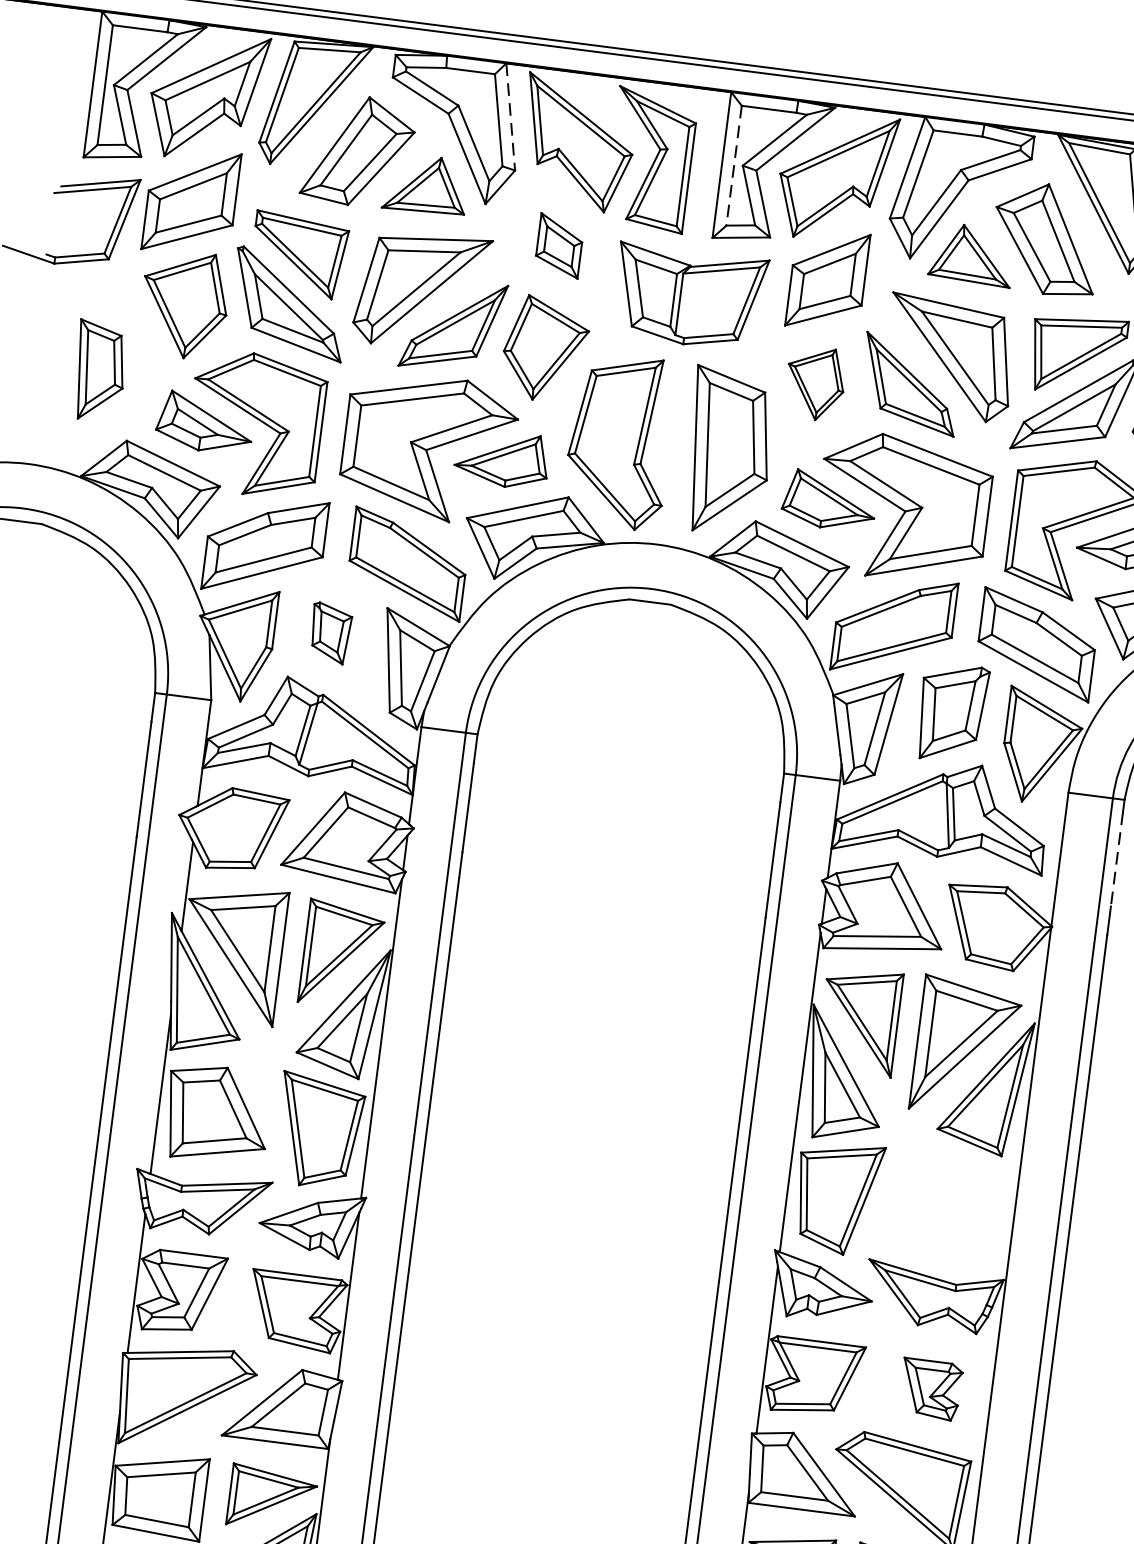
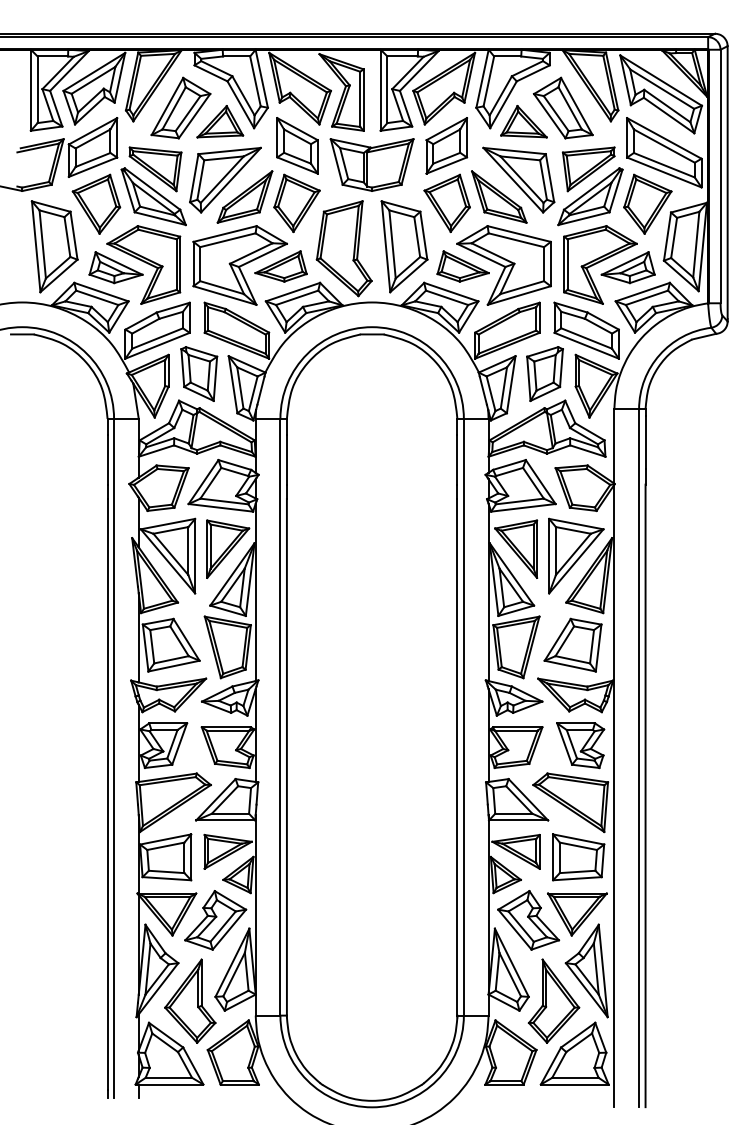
line: (510, 116) -> (261, 78), dashed -> solid
line: (734, 167) -> (387, 90), dashed -> solid
part: (559, 245) -> (297, 145), size x1.67
part: (99, 370) -> (54, 246), size x1.67
part: (814, 381) -> (446, 202), size x1.43
part: (330, 632) -> (199, 373), size x1.67
line: (1116, 861) -> (645, 443), dashed -> solid
part: (939, 1205) -> (572, 644), added
part: (930, 1389) -> (580, 745), size x1.43

